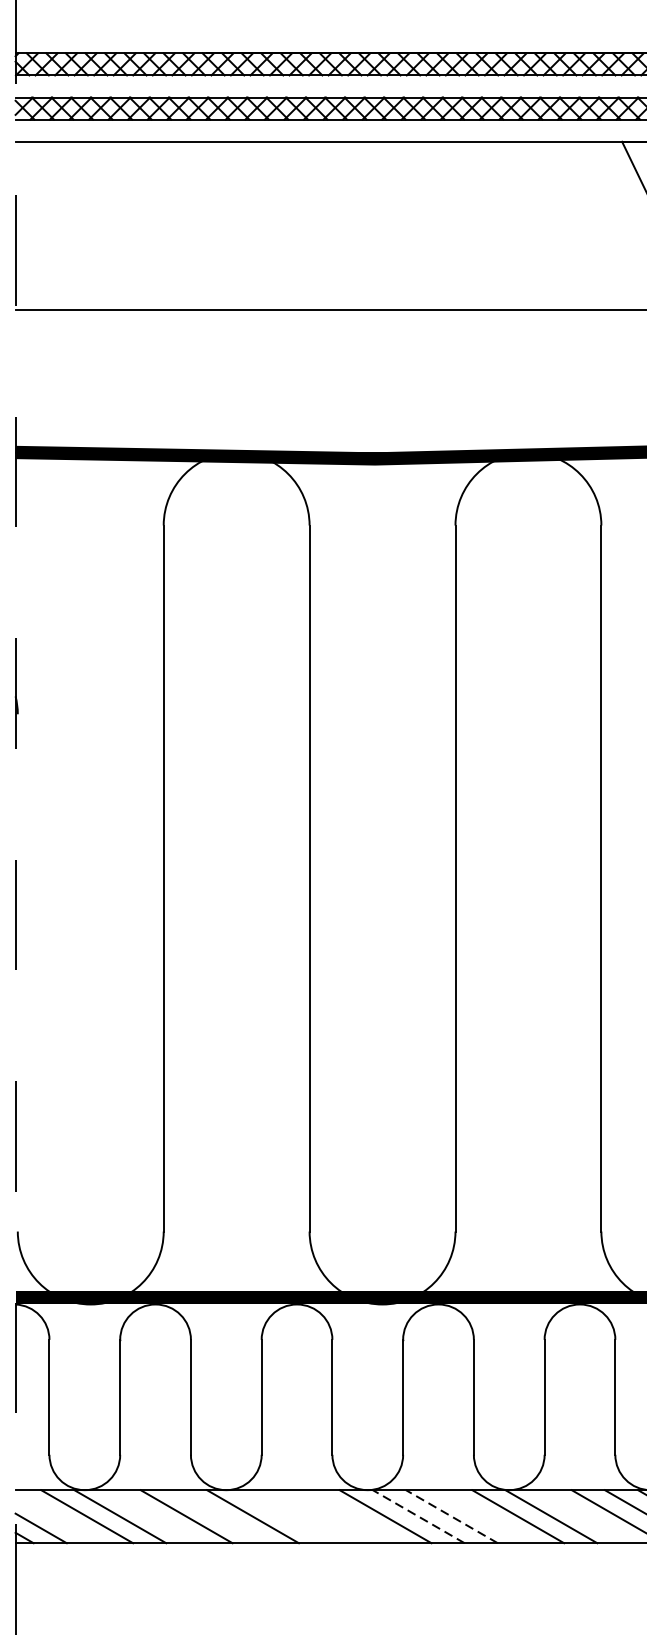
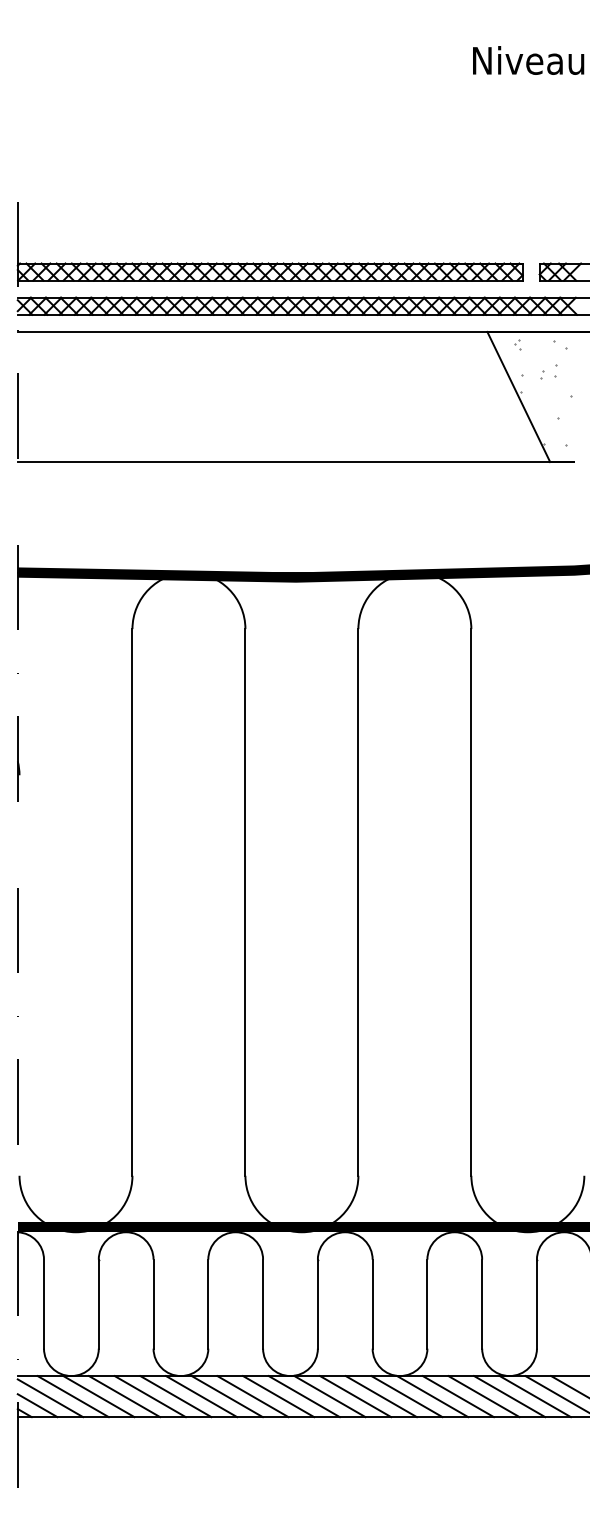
line: (153, 1516) -> (124, 1396), added
line: (219, 1516) -> (175, 1396), added
line: (285, 1516) -> (226, 1396), added
line: (318, 1516) -> (252, 1396), added
line: (352, 1516) -> (278, 1396), added
line: (418, 1516) -> (329, 1396), dashed -> solid
line: (451, 1516) -> (355, 1396), dashed -> solid
line: (484, 1516) -> (380, 1396), added
line: (583, 1516) -> (457, 1396), added
line: (57, 1519) -> (50, 1398), added

